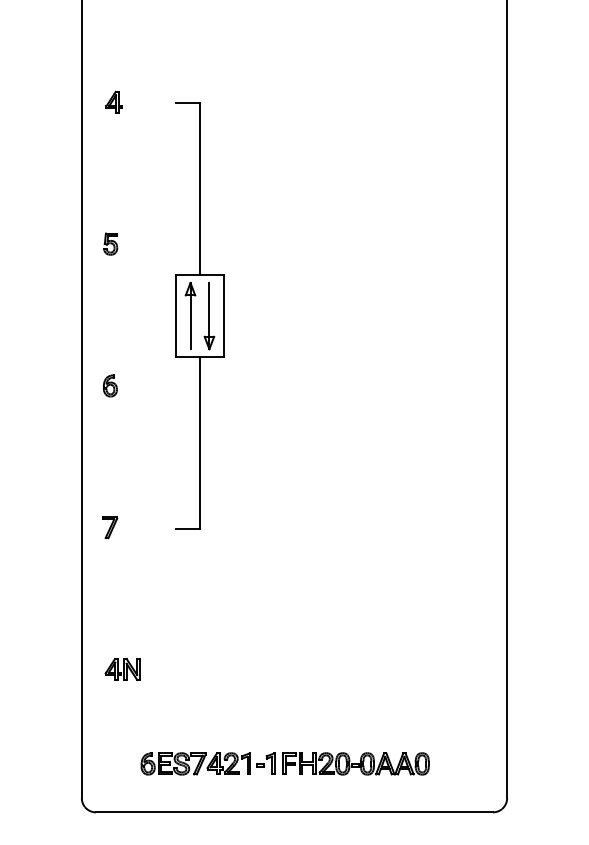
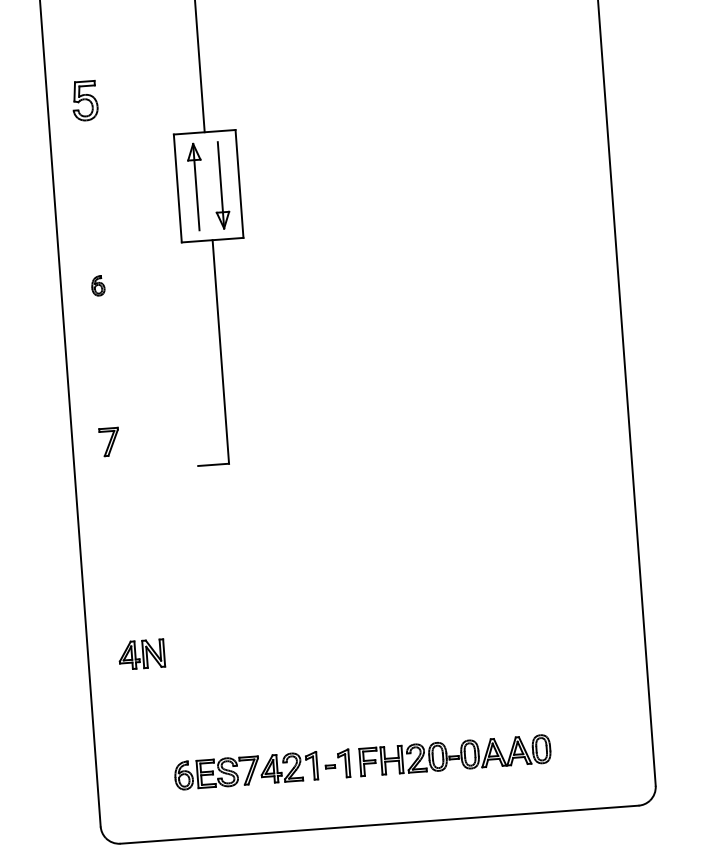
part: (110, 243) -> (84, 100), size x1.4
part: (109, 385) -> (97, 285), size x0.7
part: (110, 527) -> (110, 441), moved

